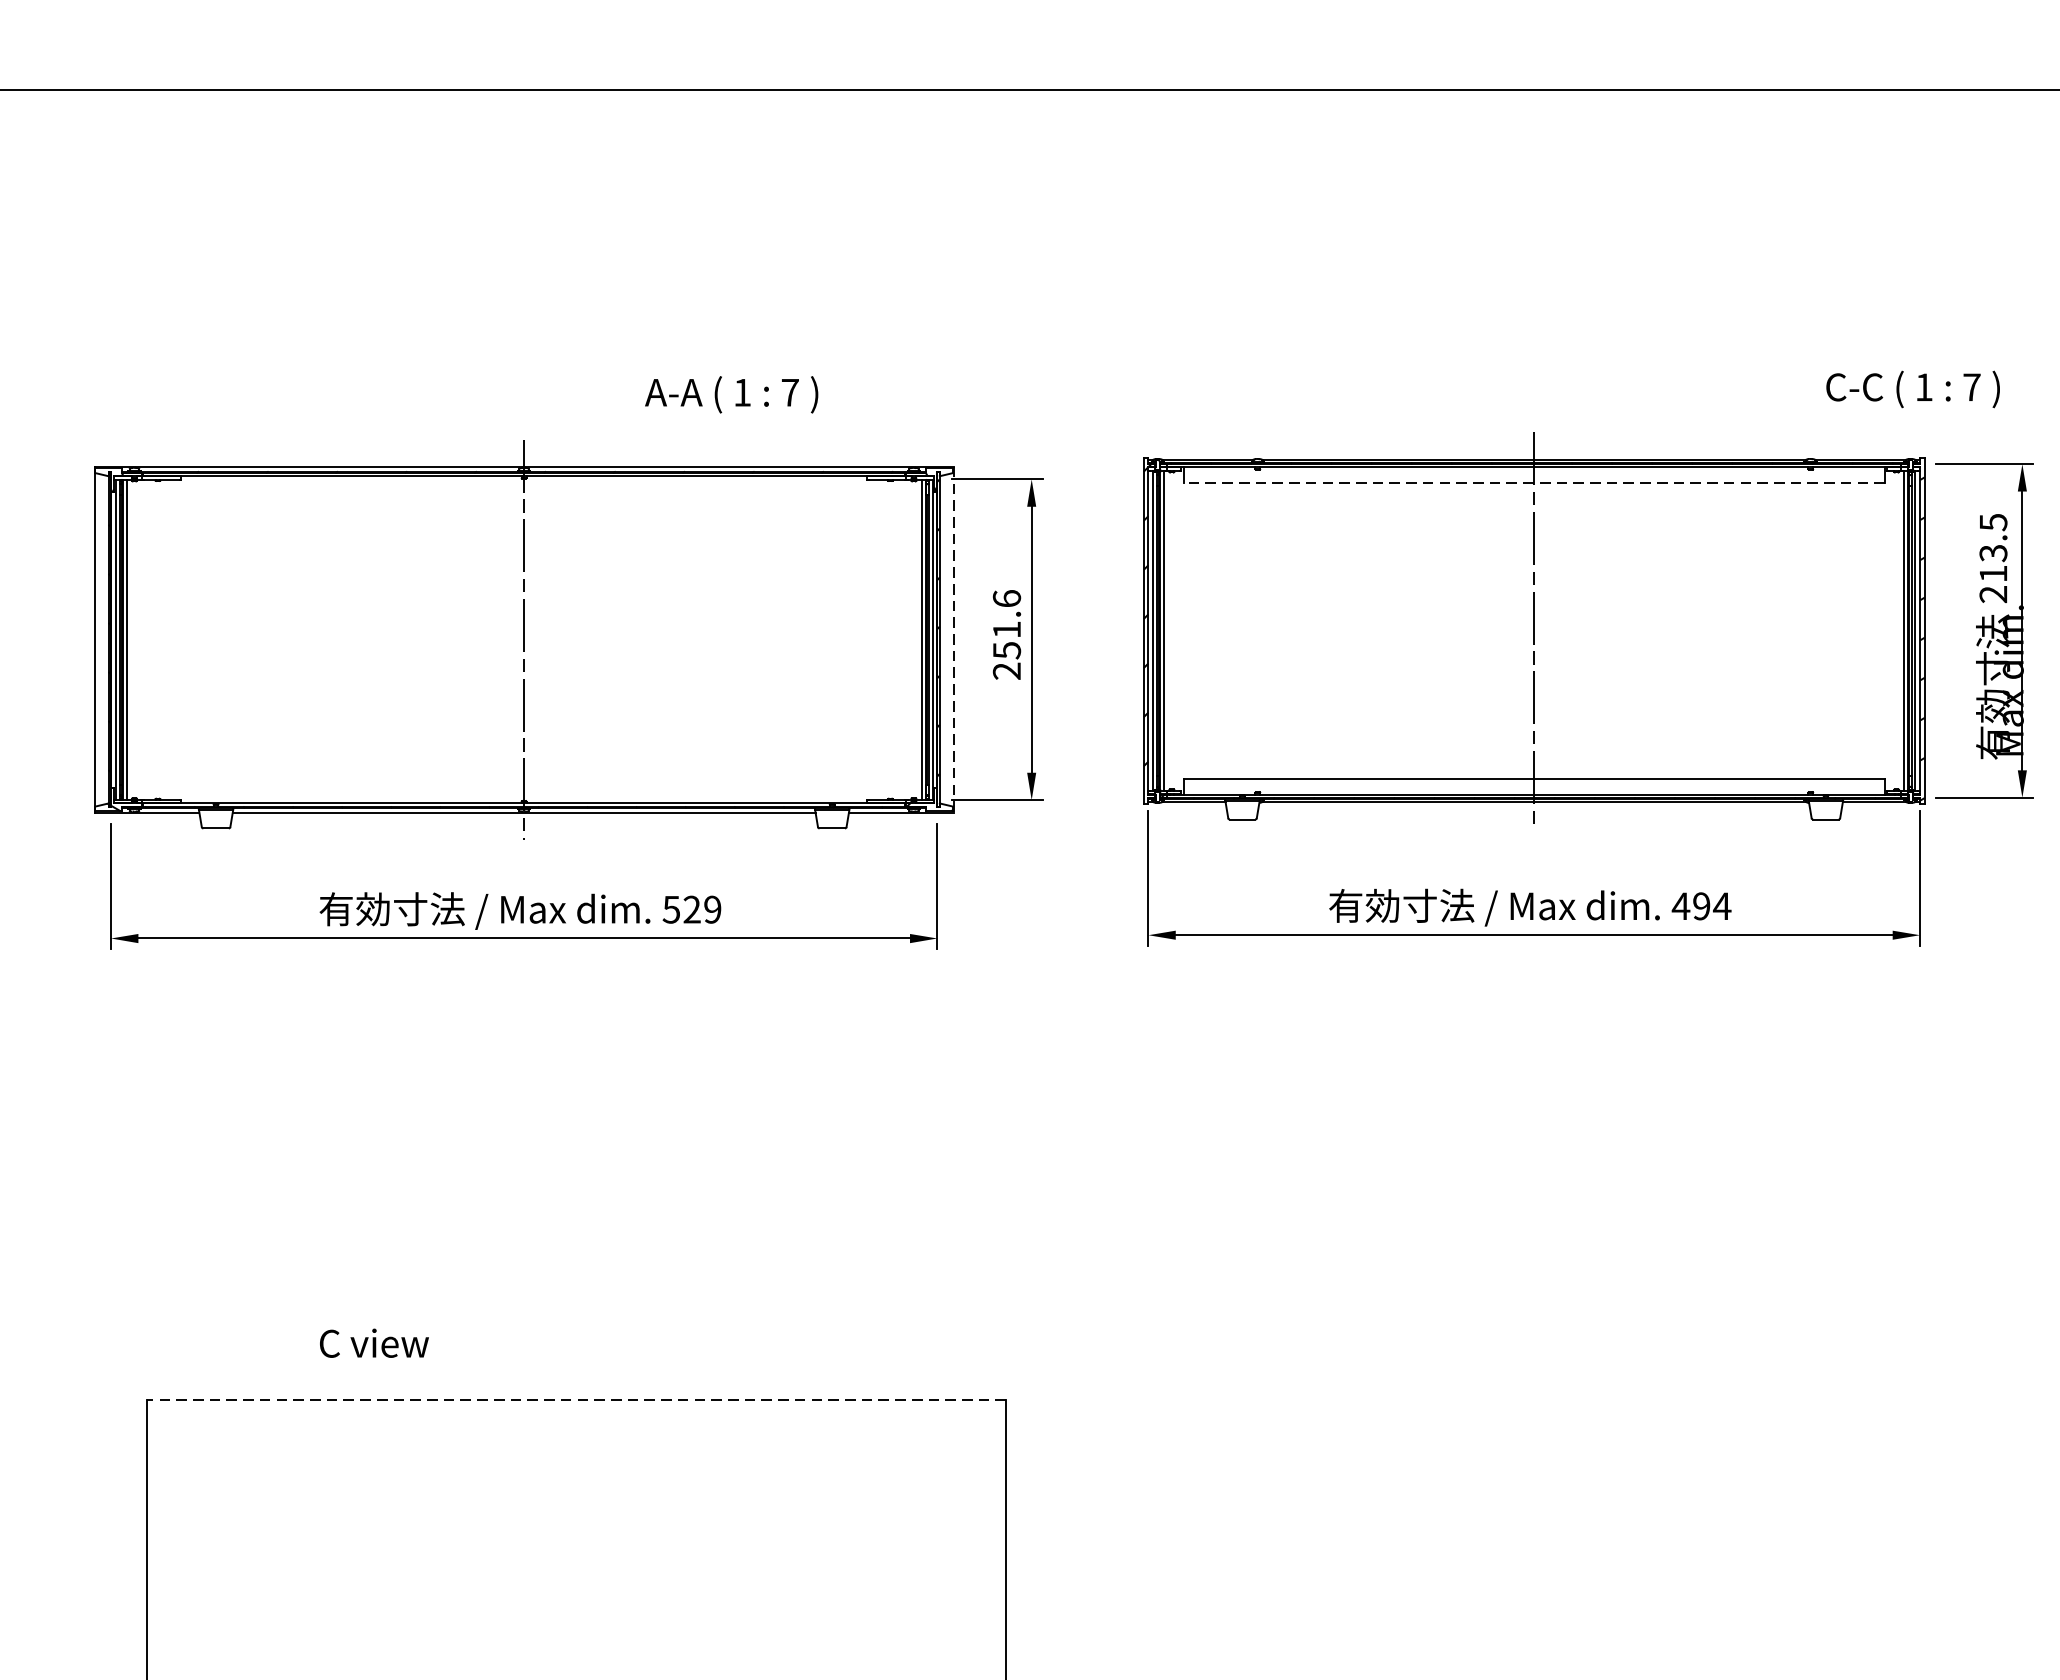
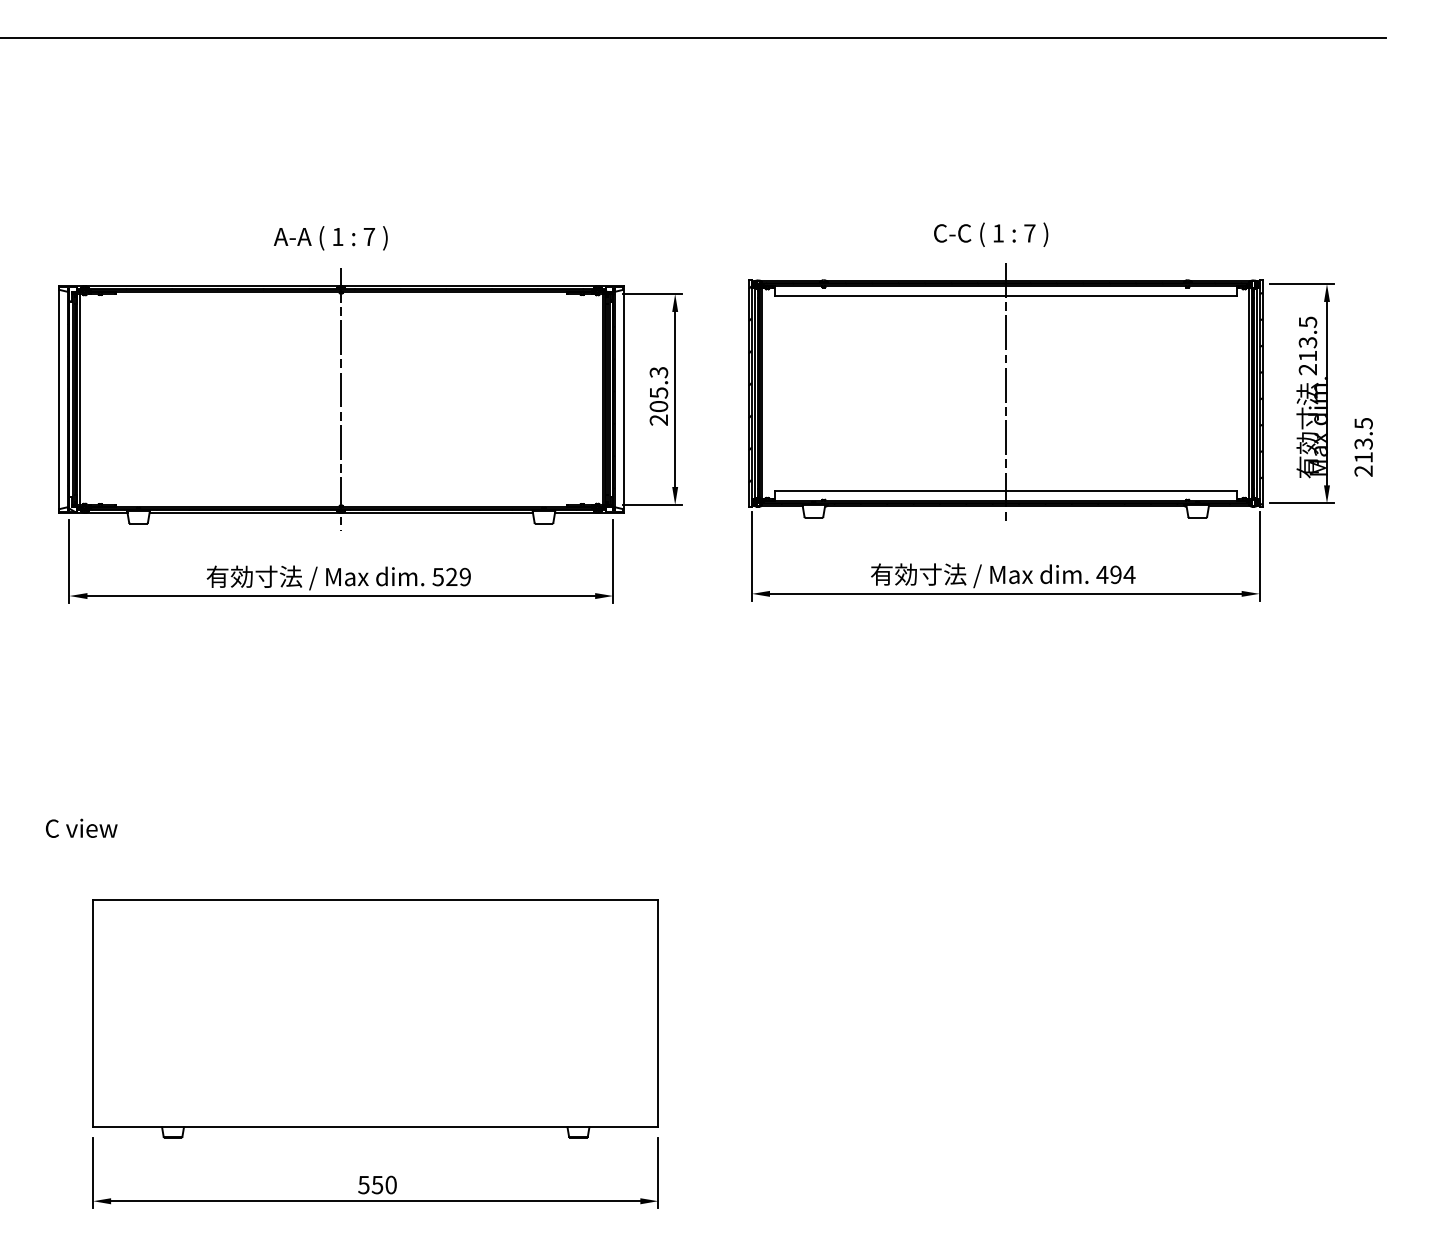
text: (1913, 389) -> (991, 234), moved
text: (731, 395) -> (330, 238), moved
line: (1533, 483) -> (1005, 296), dashed -> solid
text: (1006, 624) -> (658, 389), 251.6 -> 205.3
line: (953, 639) -> (623, 399), dashed -> solid
text: (374, 1341) -> (81, 827), moved
line: (576, 1399) -> (375, 899), dashed -> solid

